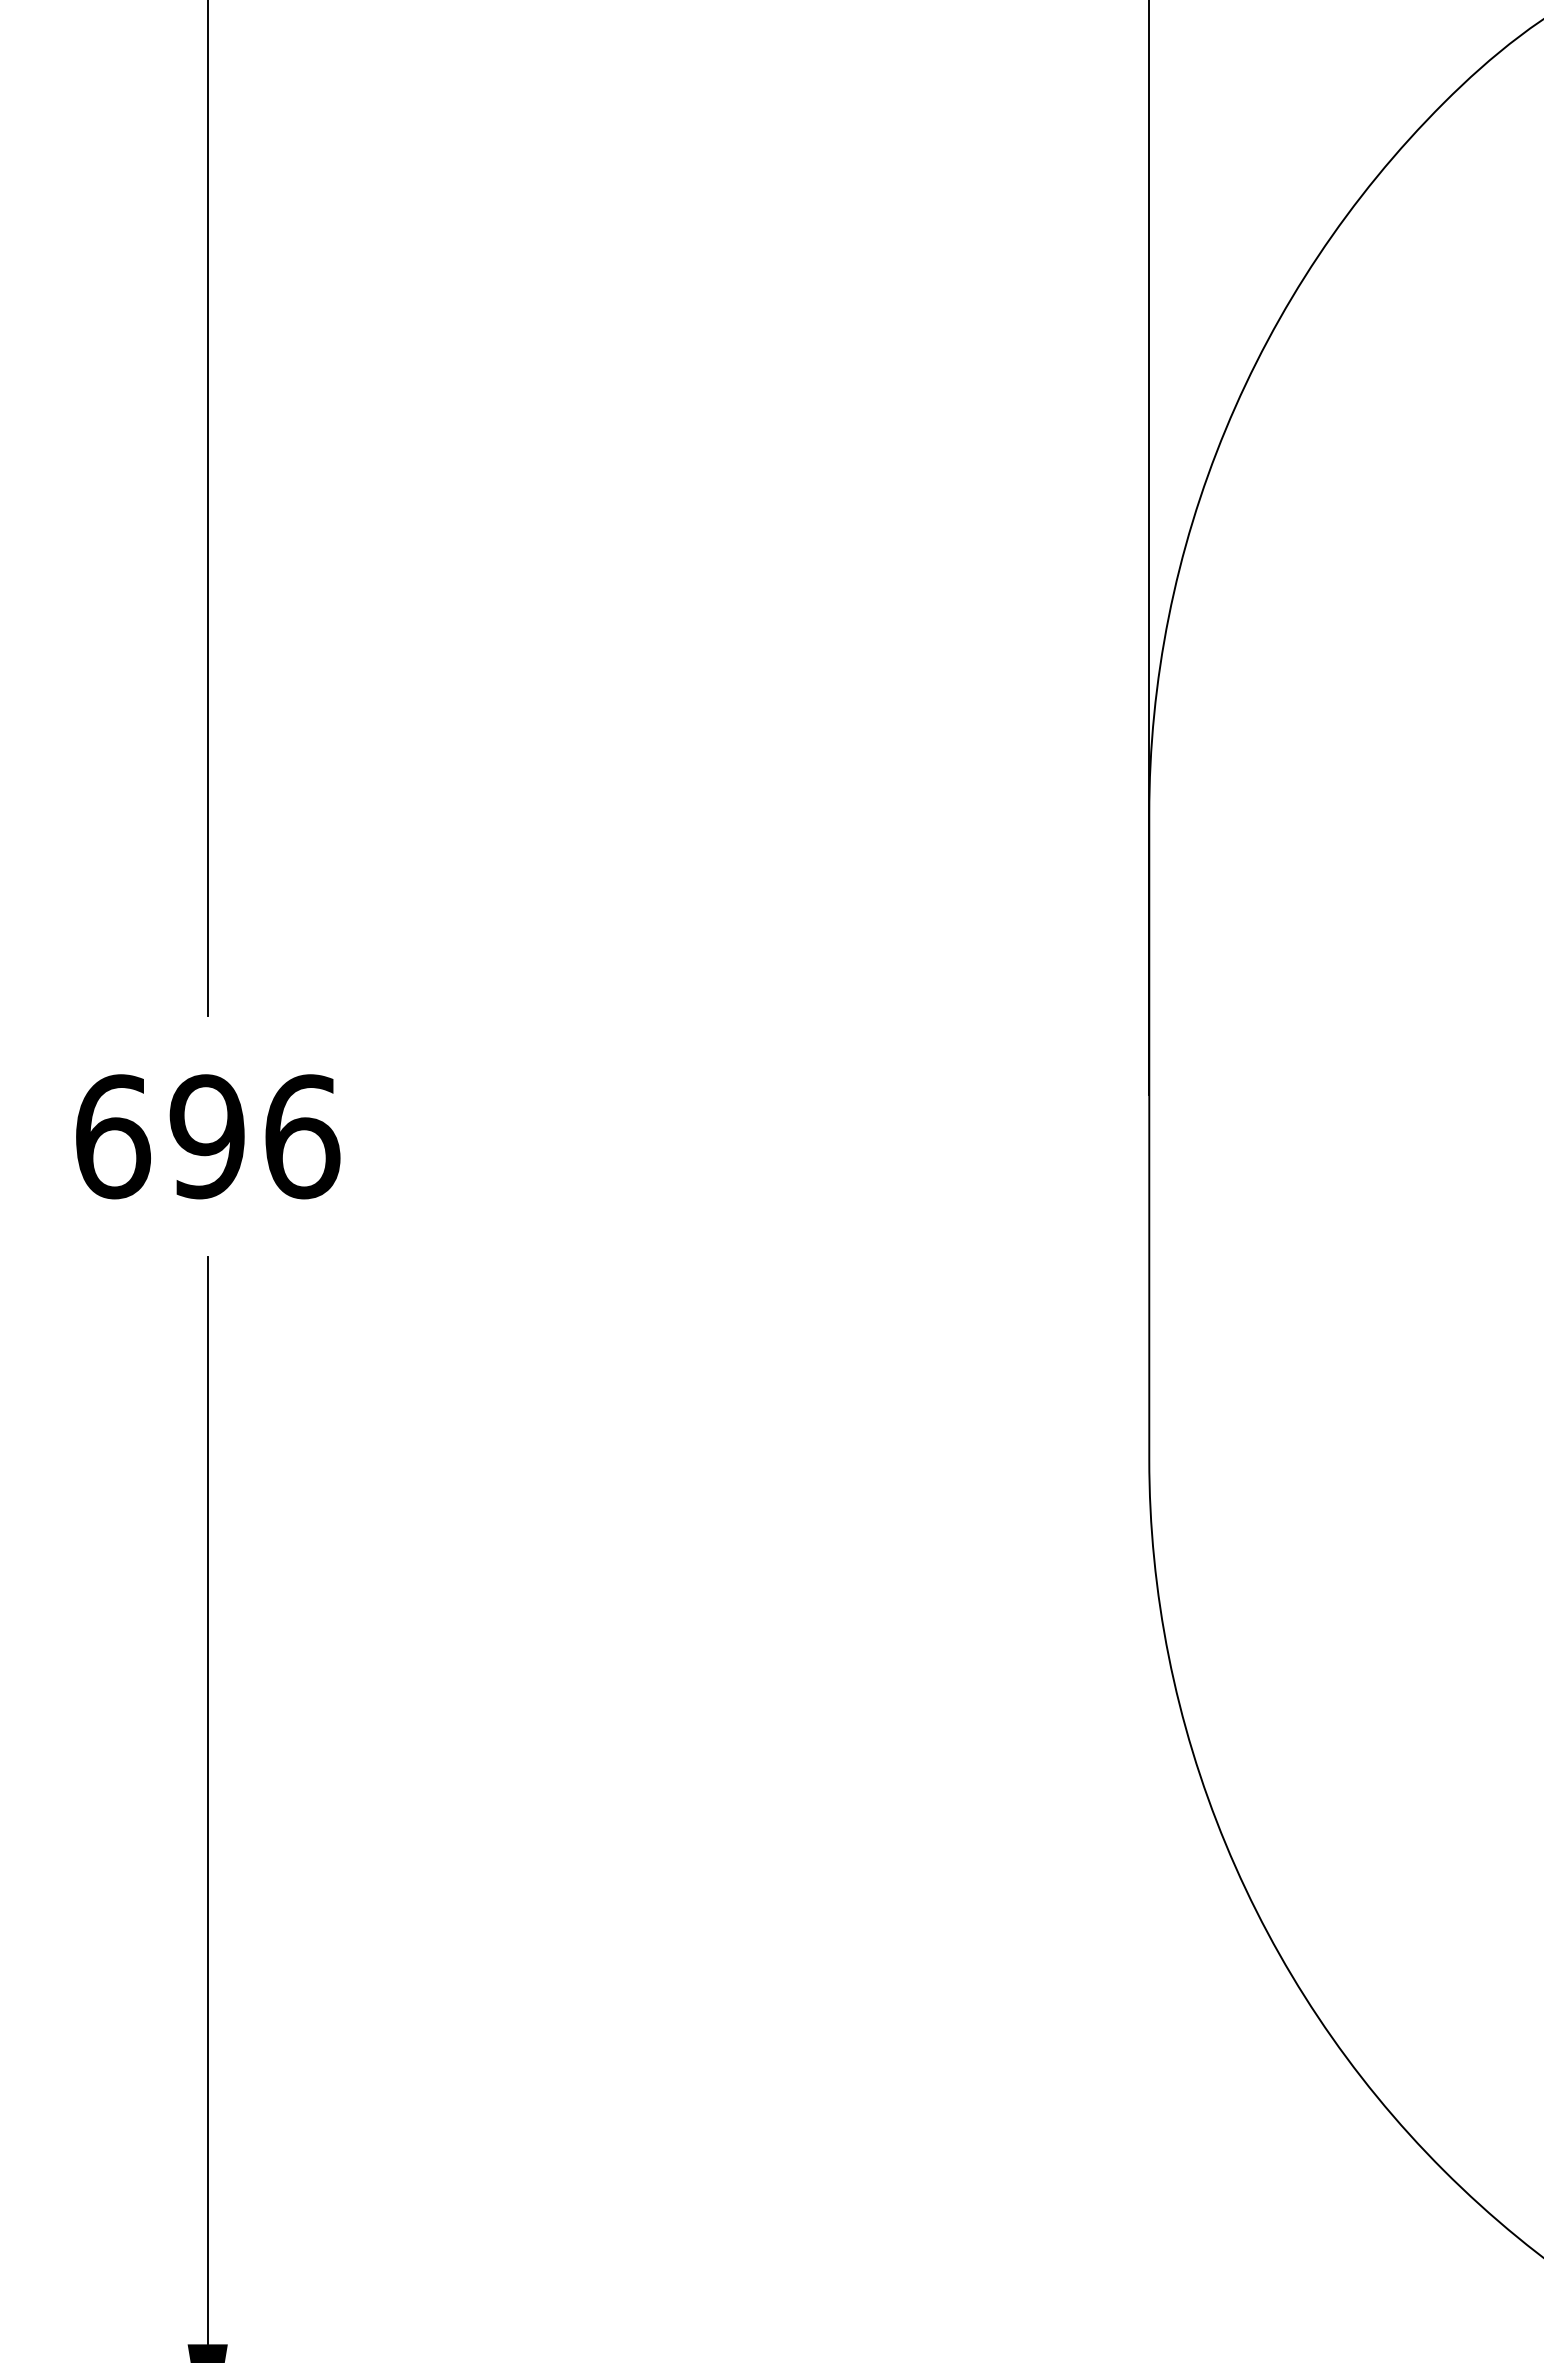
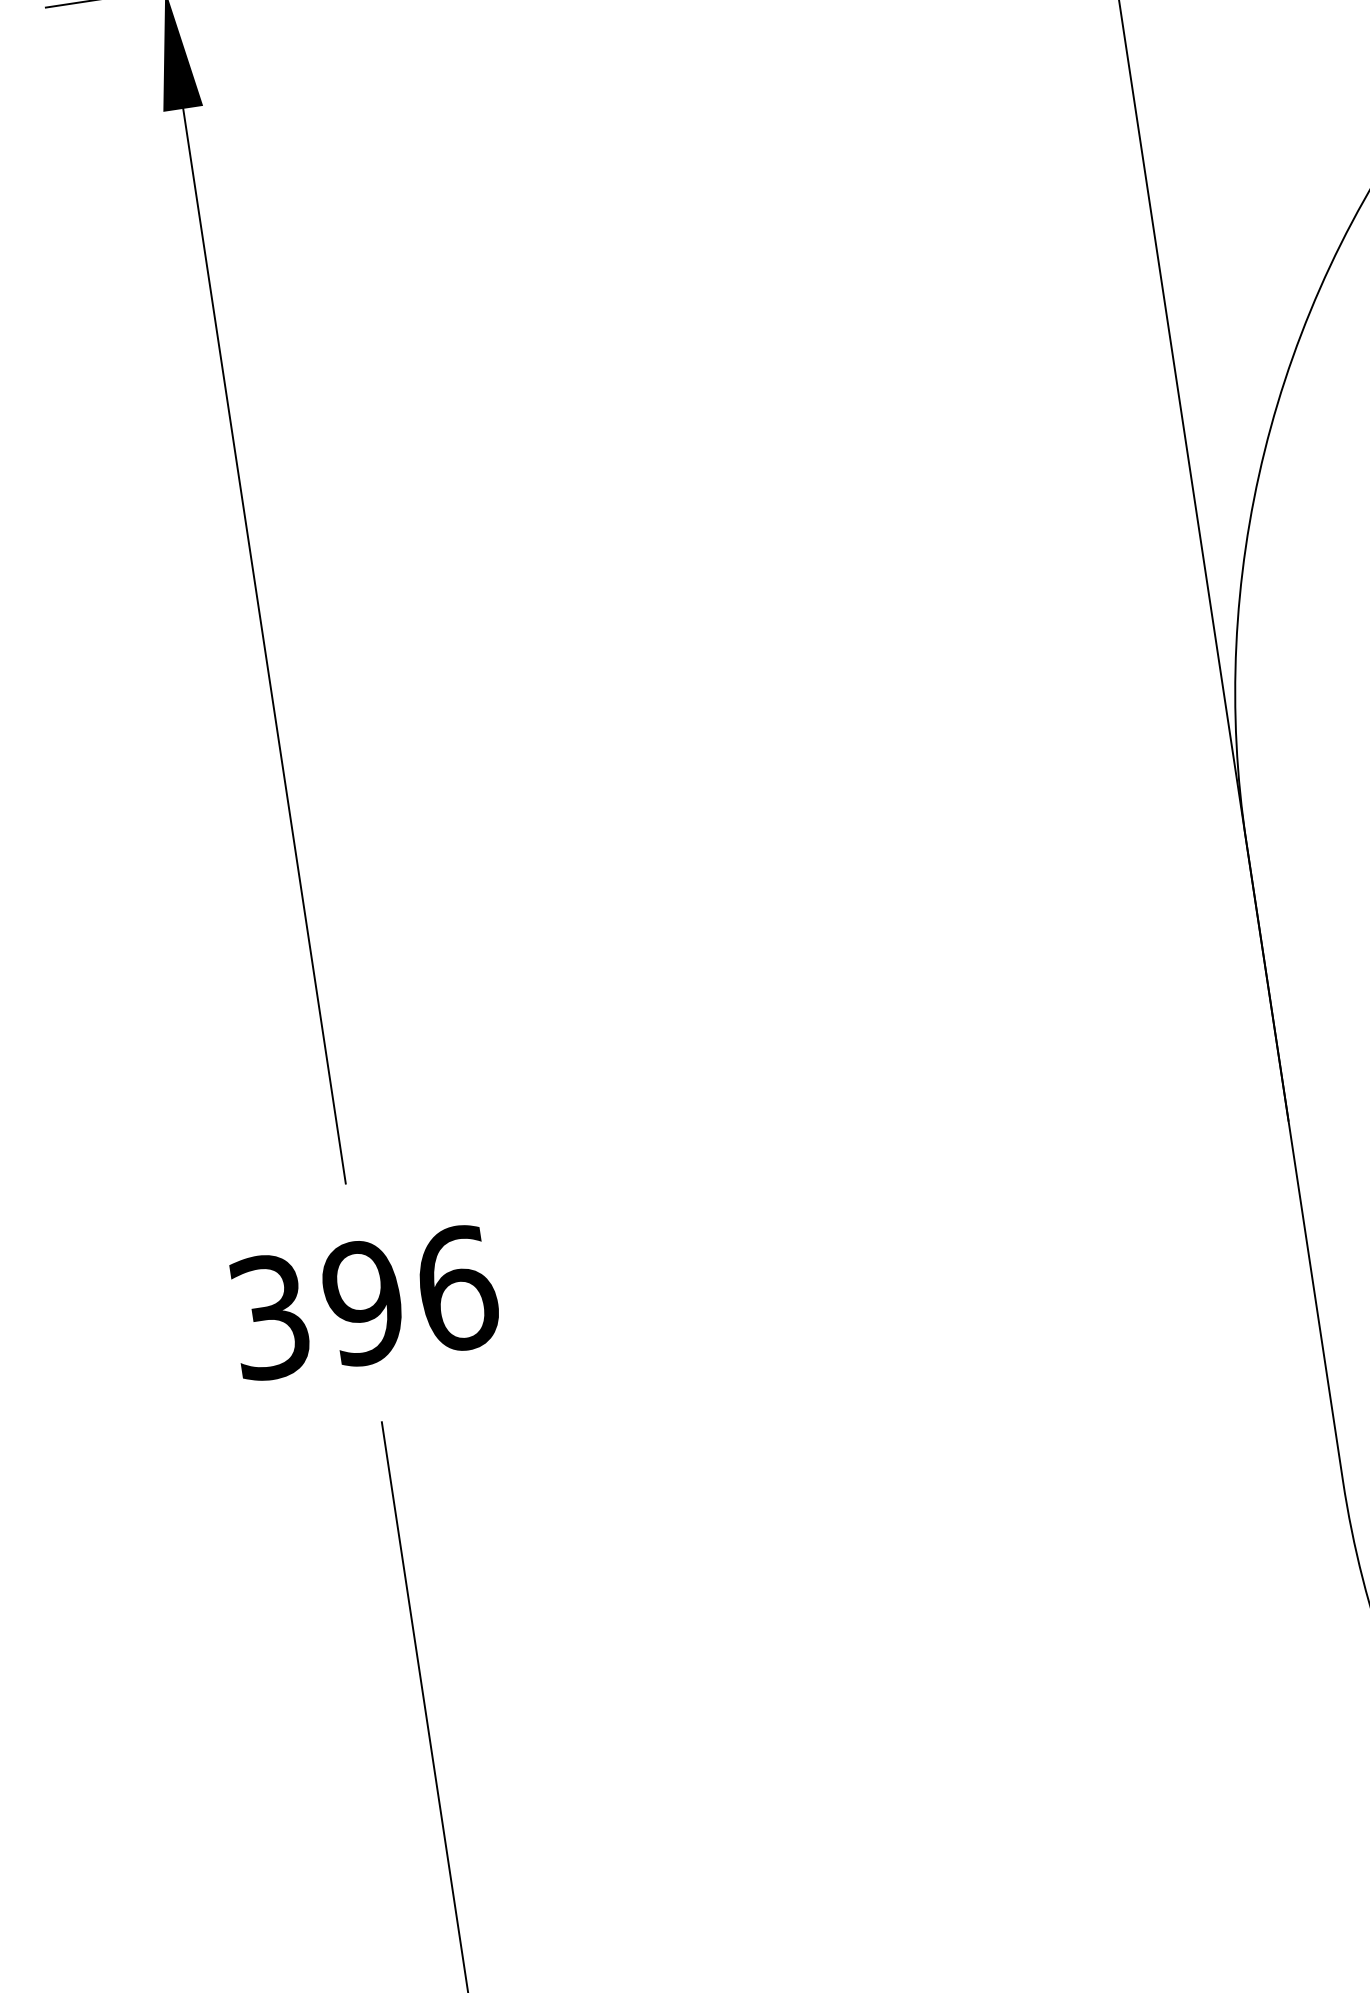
text: (113, 1136) -> (270, 1316), 696 -> 396

